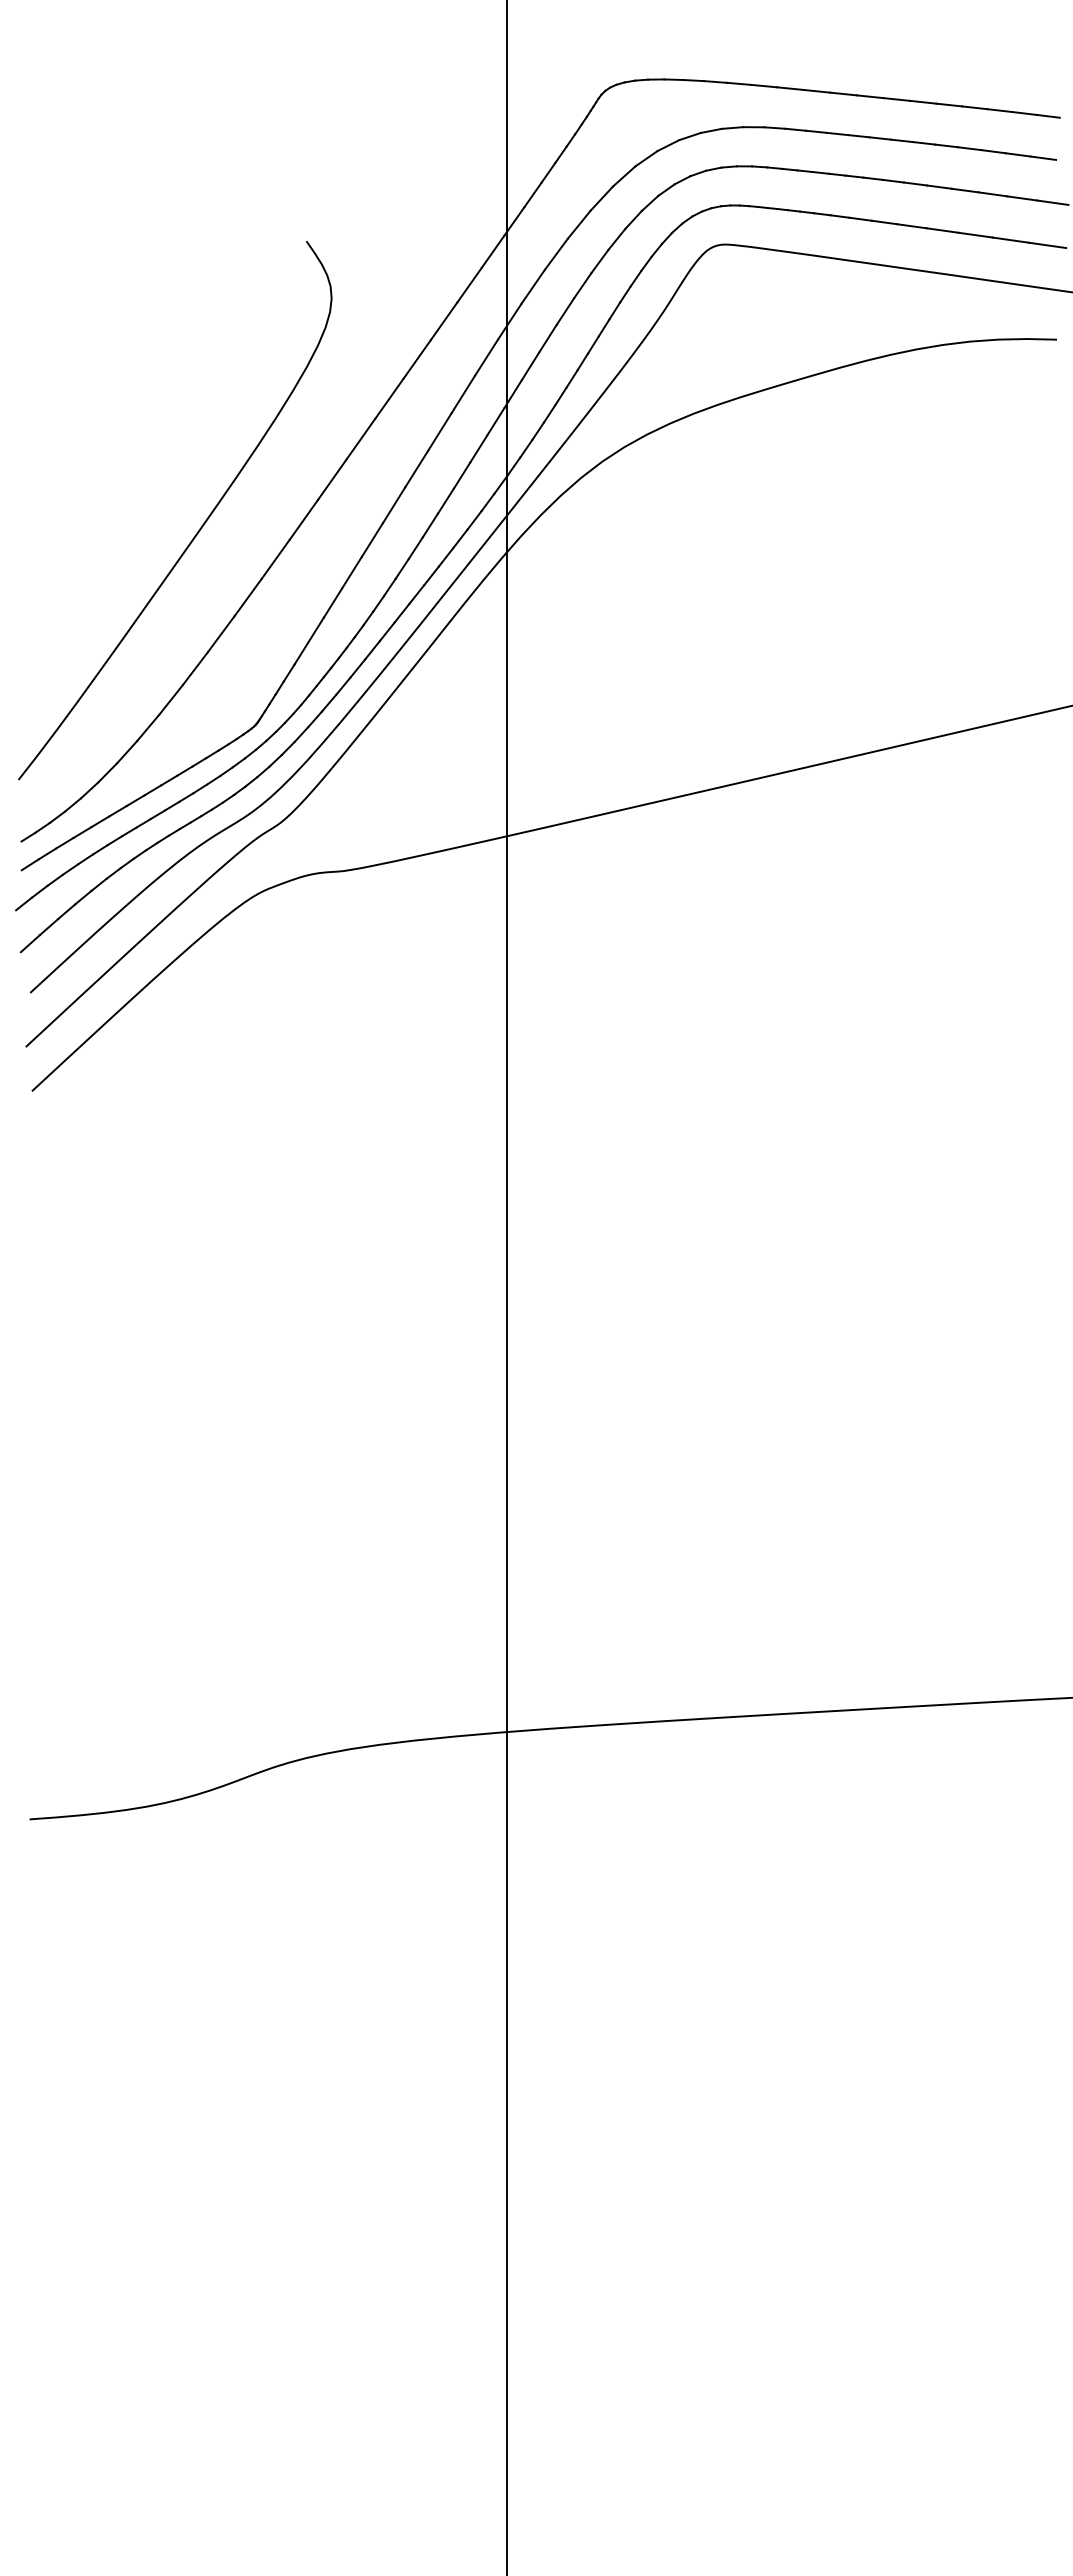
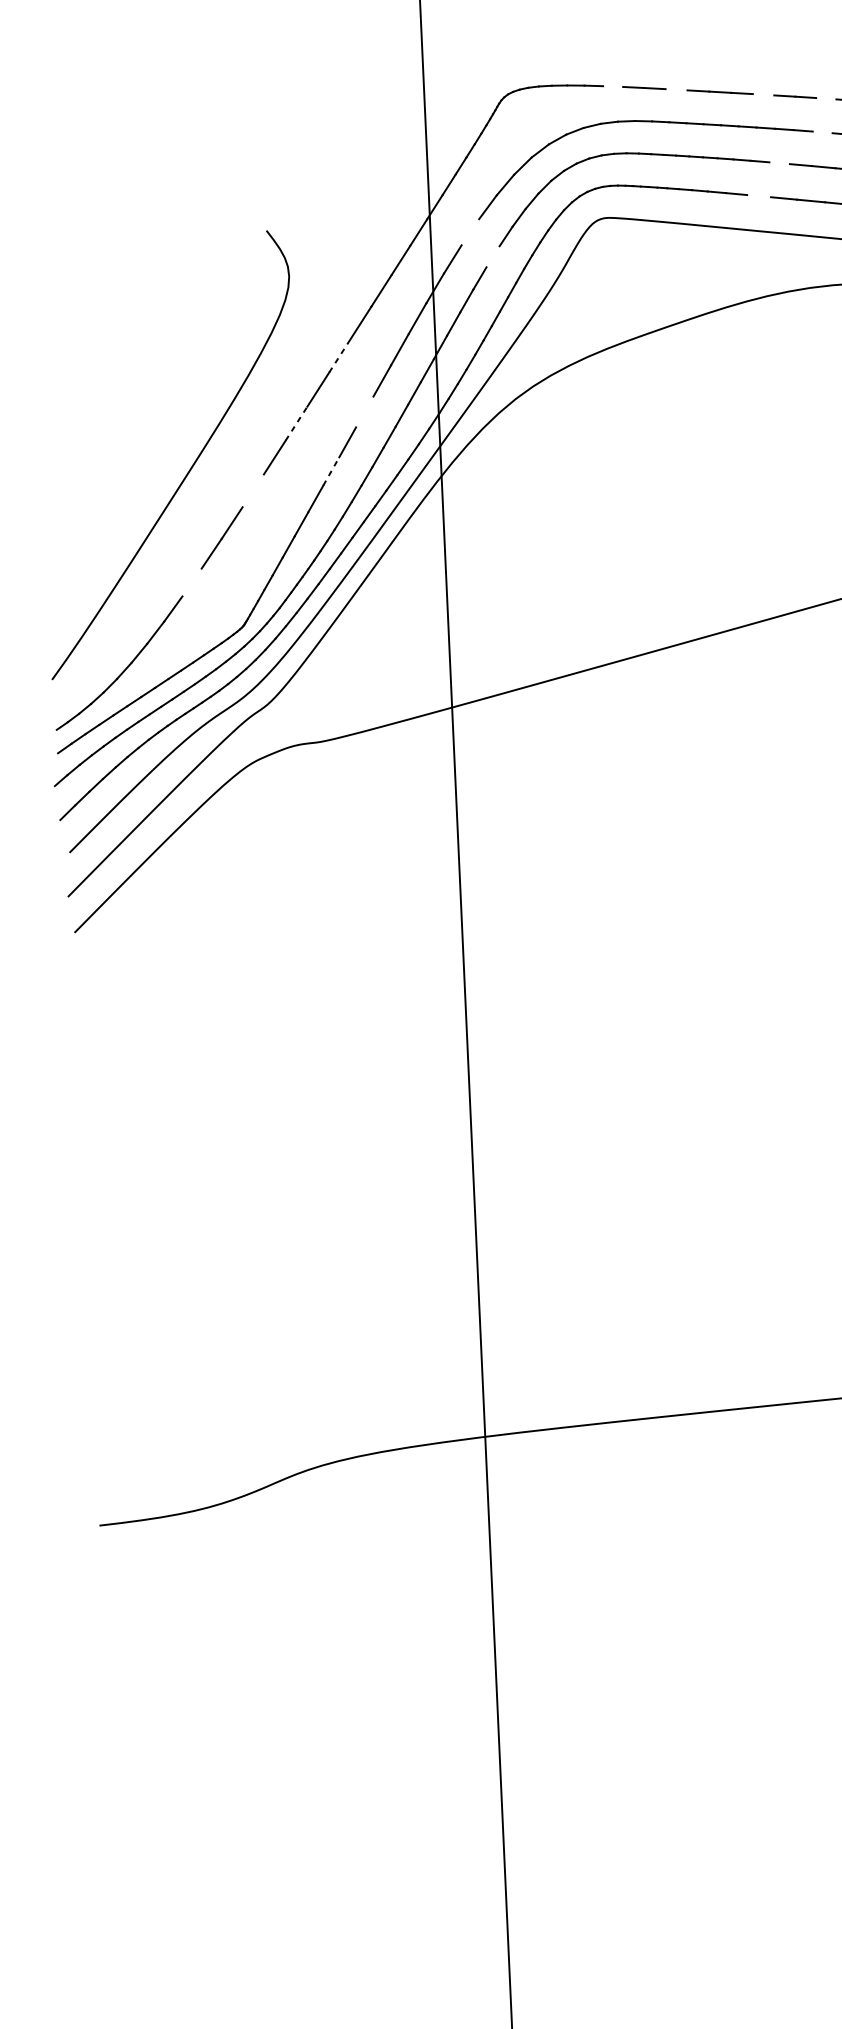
line: (739, 83) -> (613, 86), removed
line: (816, 90) -> (676, 89), removed
line: (923, 101) -> (763, 94), removed
line: (999, 110) -> (825, 98), removed
line: (993, 151) -> (822, 132), removed
line: (938, 186) -> (779, 162), removed
line: (911, 226) -> (758, 196), removed
line: (555, 254) -> (469, 232), removed
line: (582, 285) -> (492, 256), removed
line: (389, 398) -> (339, 355), solid -> dashed
line: (416, 468) -> (364, 411), removed
line: (332, 479) -> (296, 423), solid -> dashed
line: (372, 539) -> (331, 471), solid -> dashed
line: (275, 558) -> (253, 490), removed
line: (195, 667) -> (191, 581), removed

